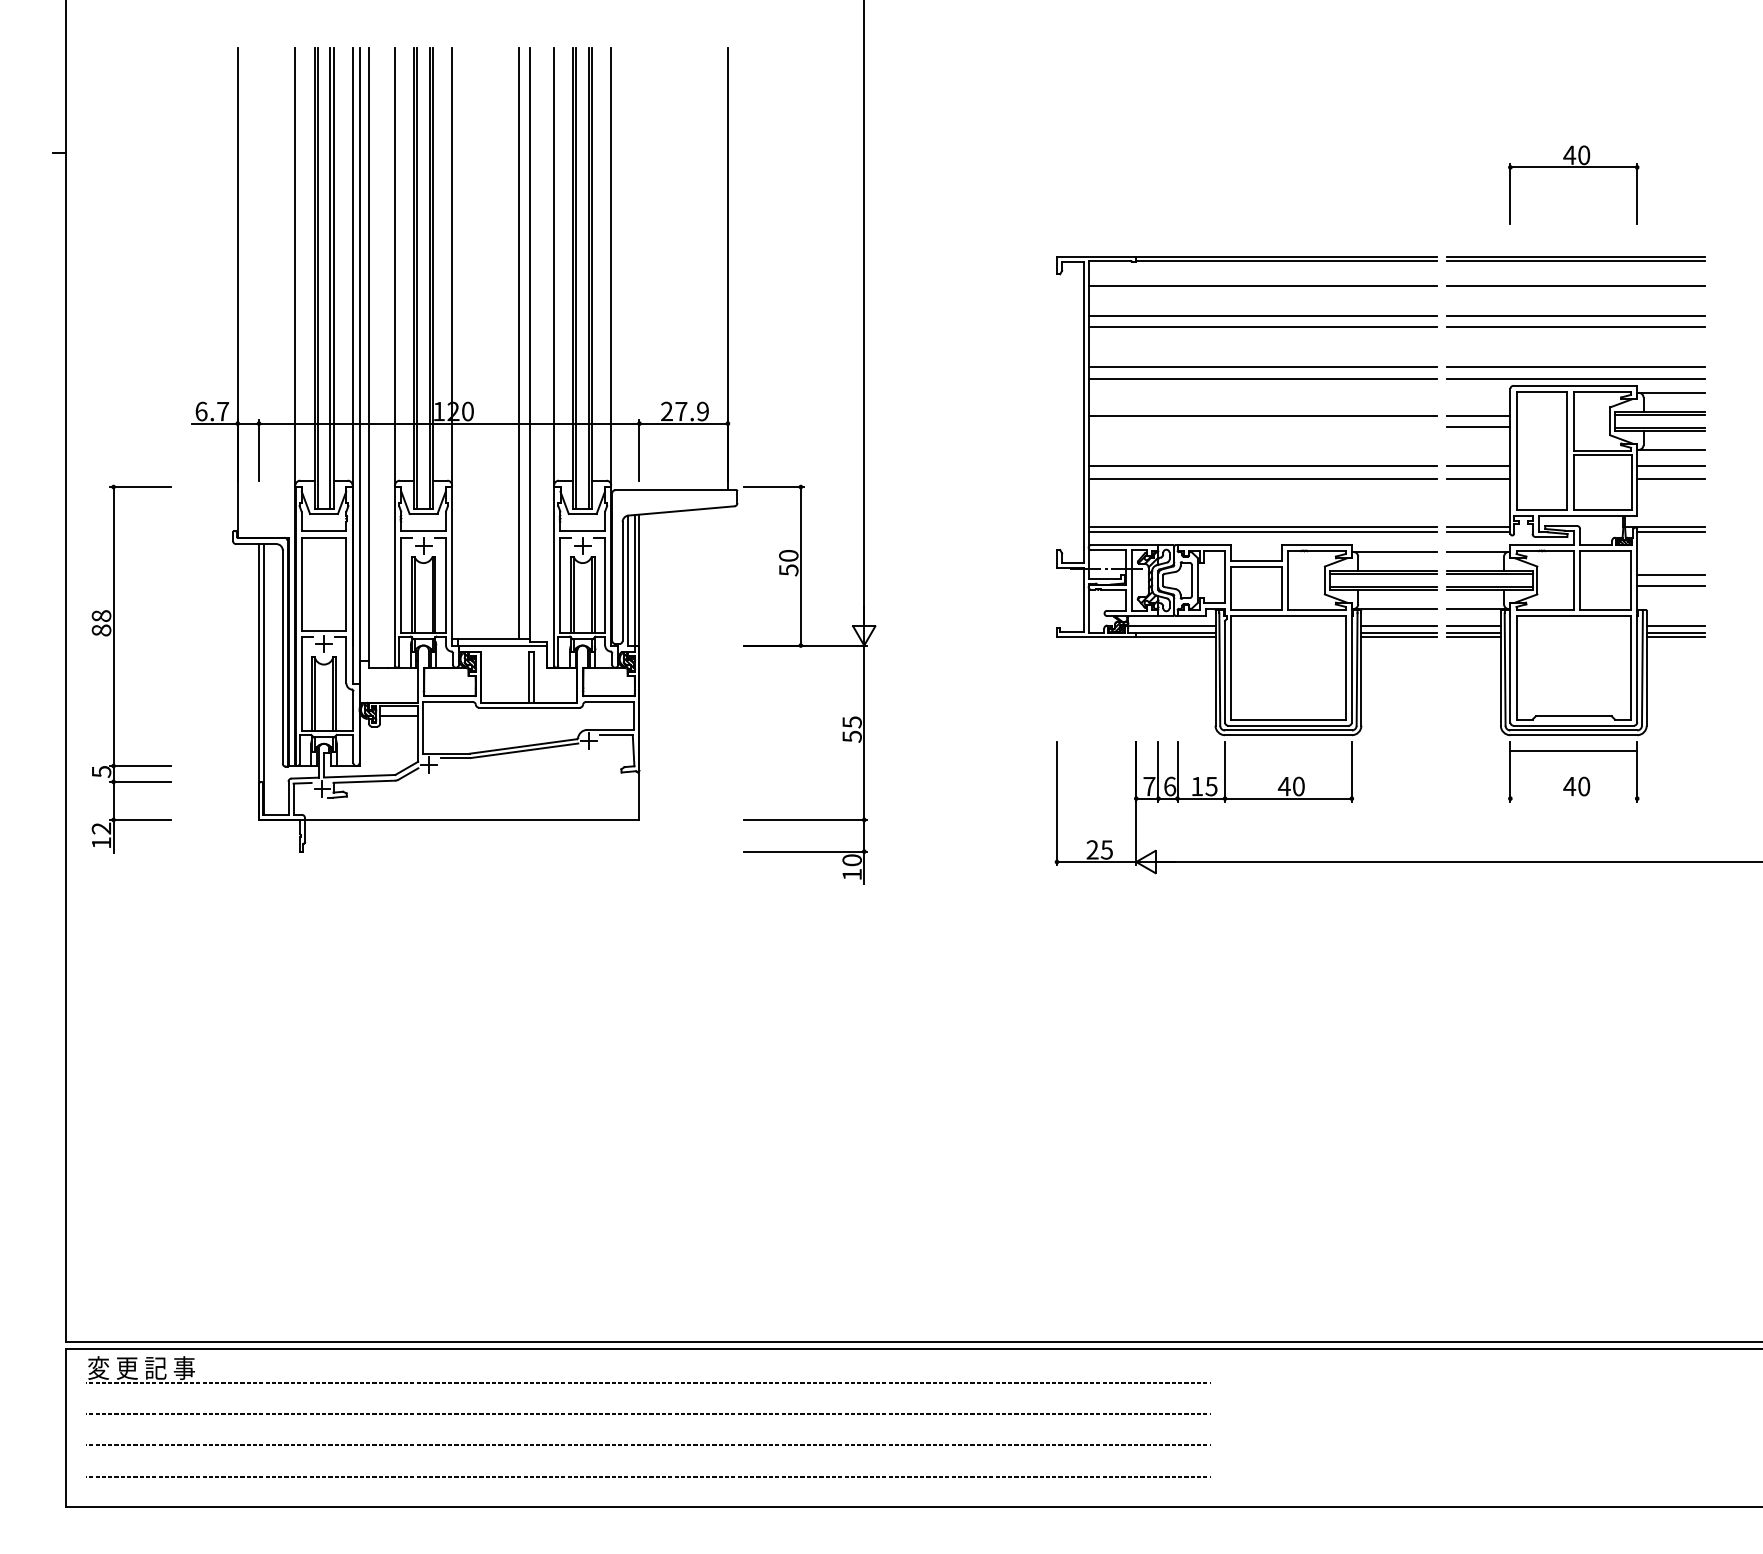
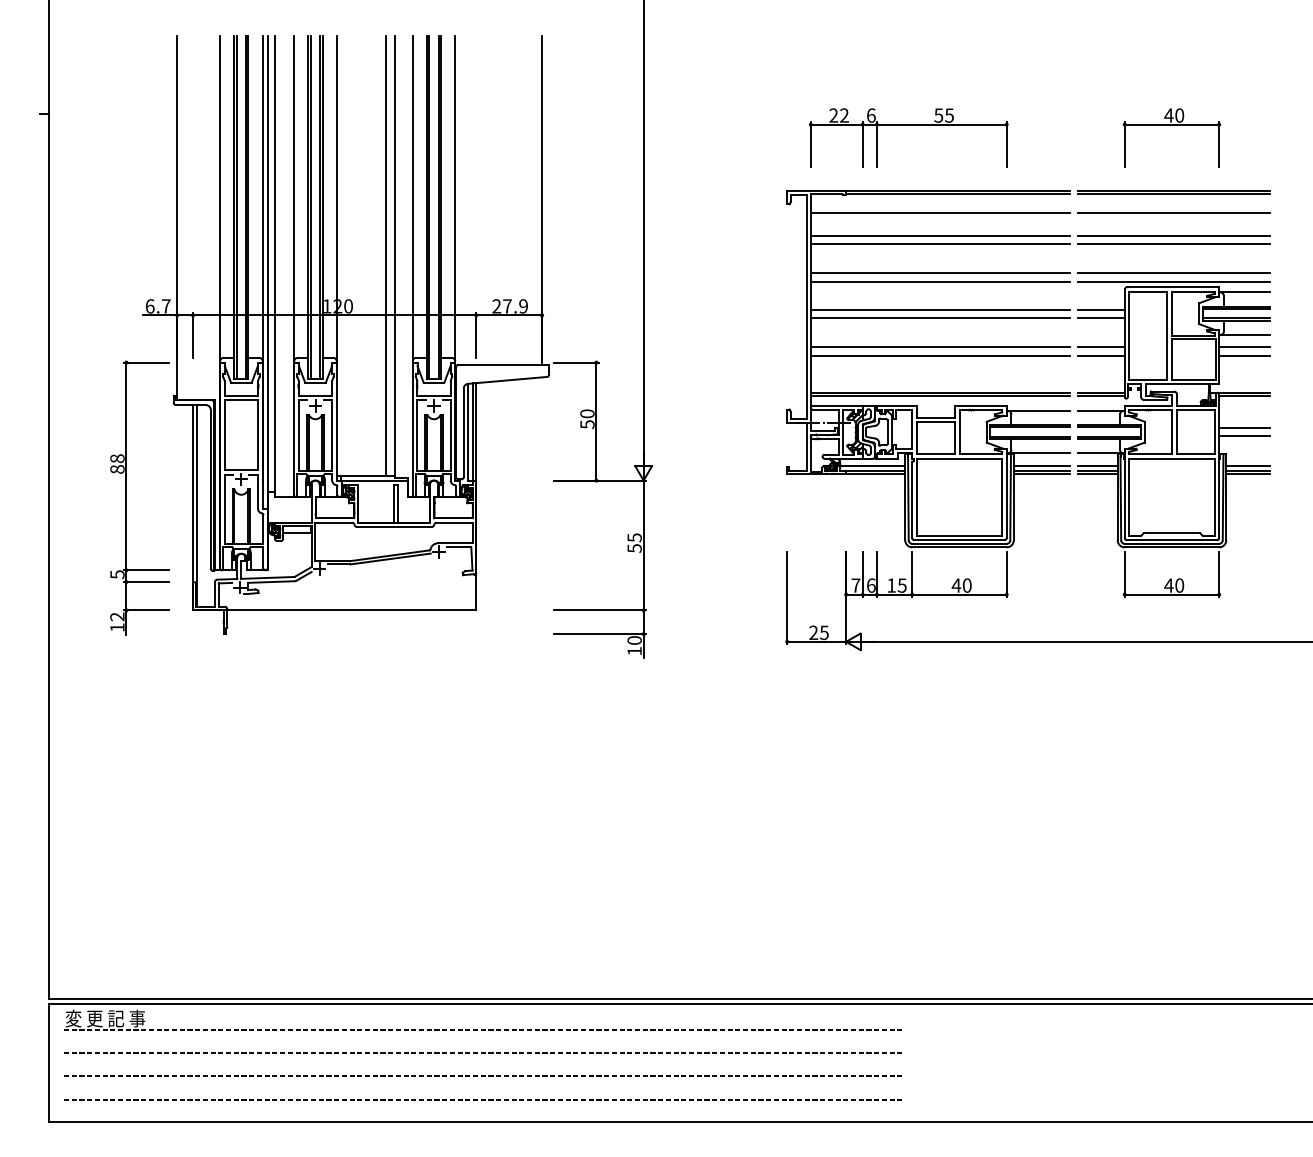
part: (1219, 167) -> (908, 124), added
line: (1262, 426) -> (940, 317), added
part: (114, 668) -> (127, 497), moved
line: (1573, 750) -> (1171, 594), moved

